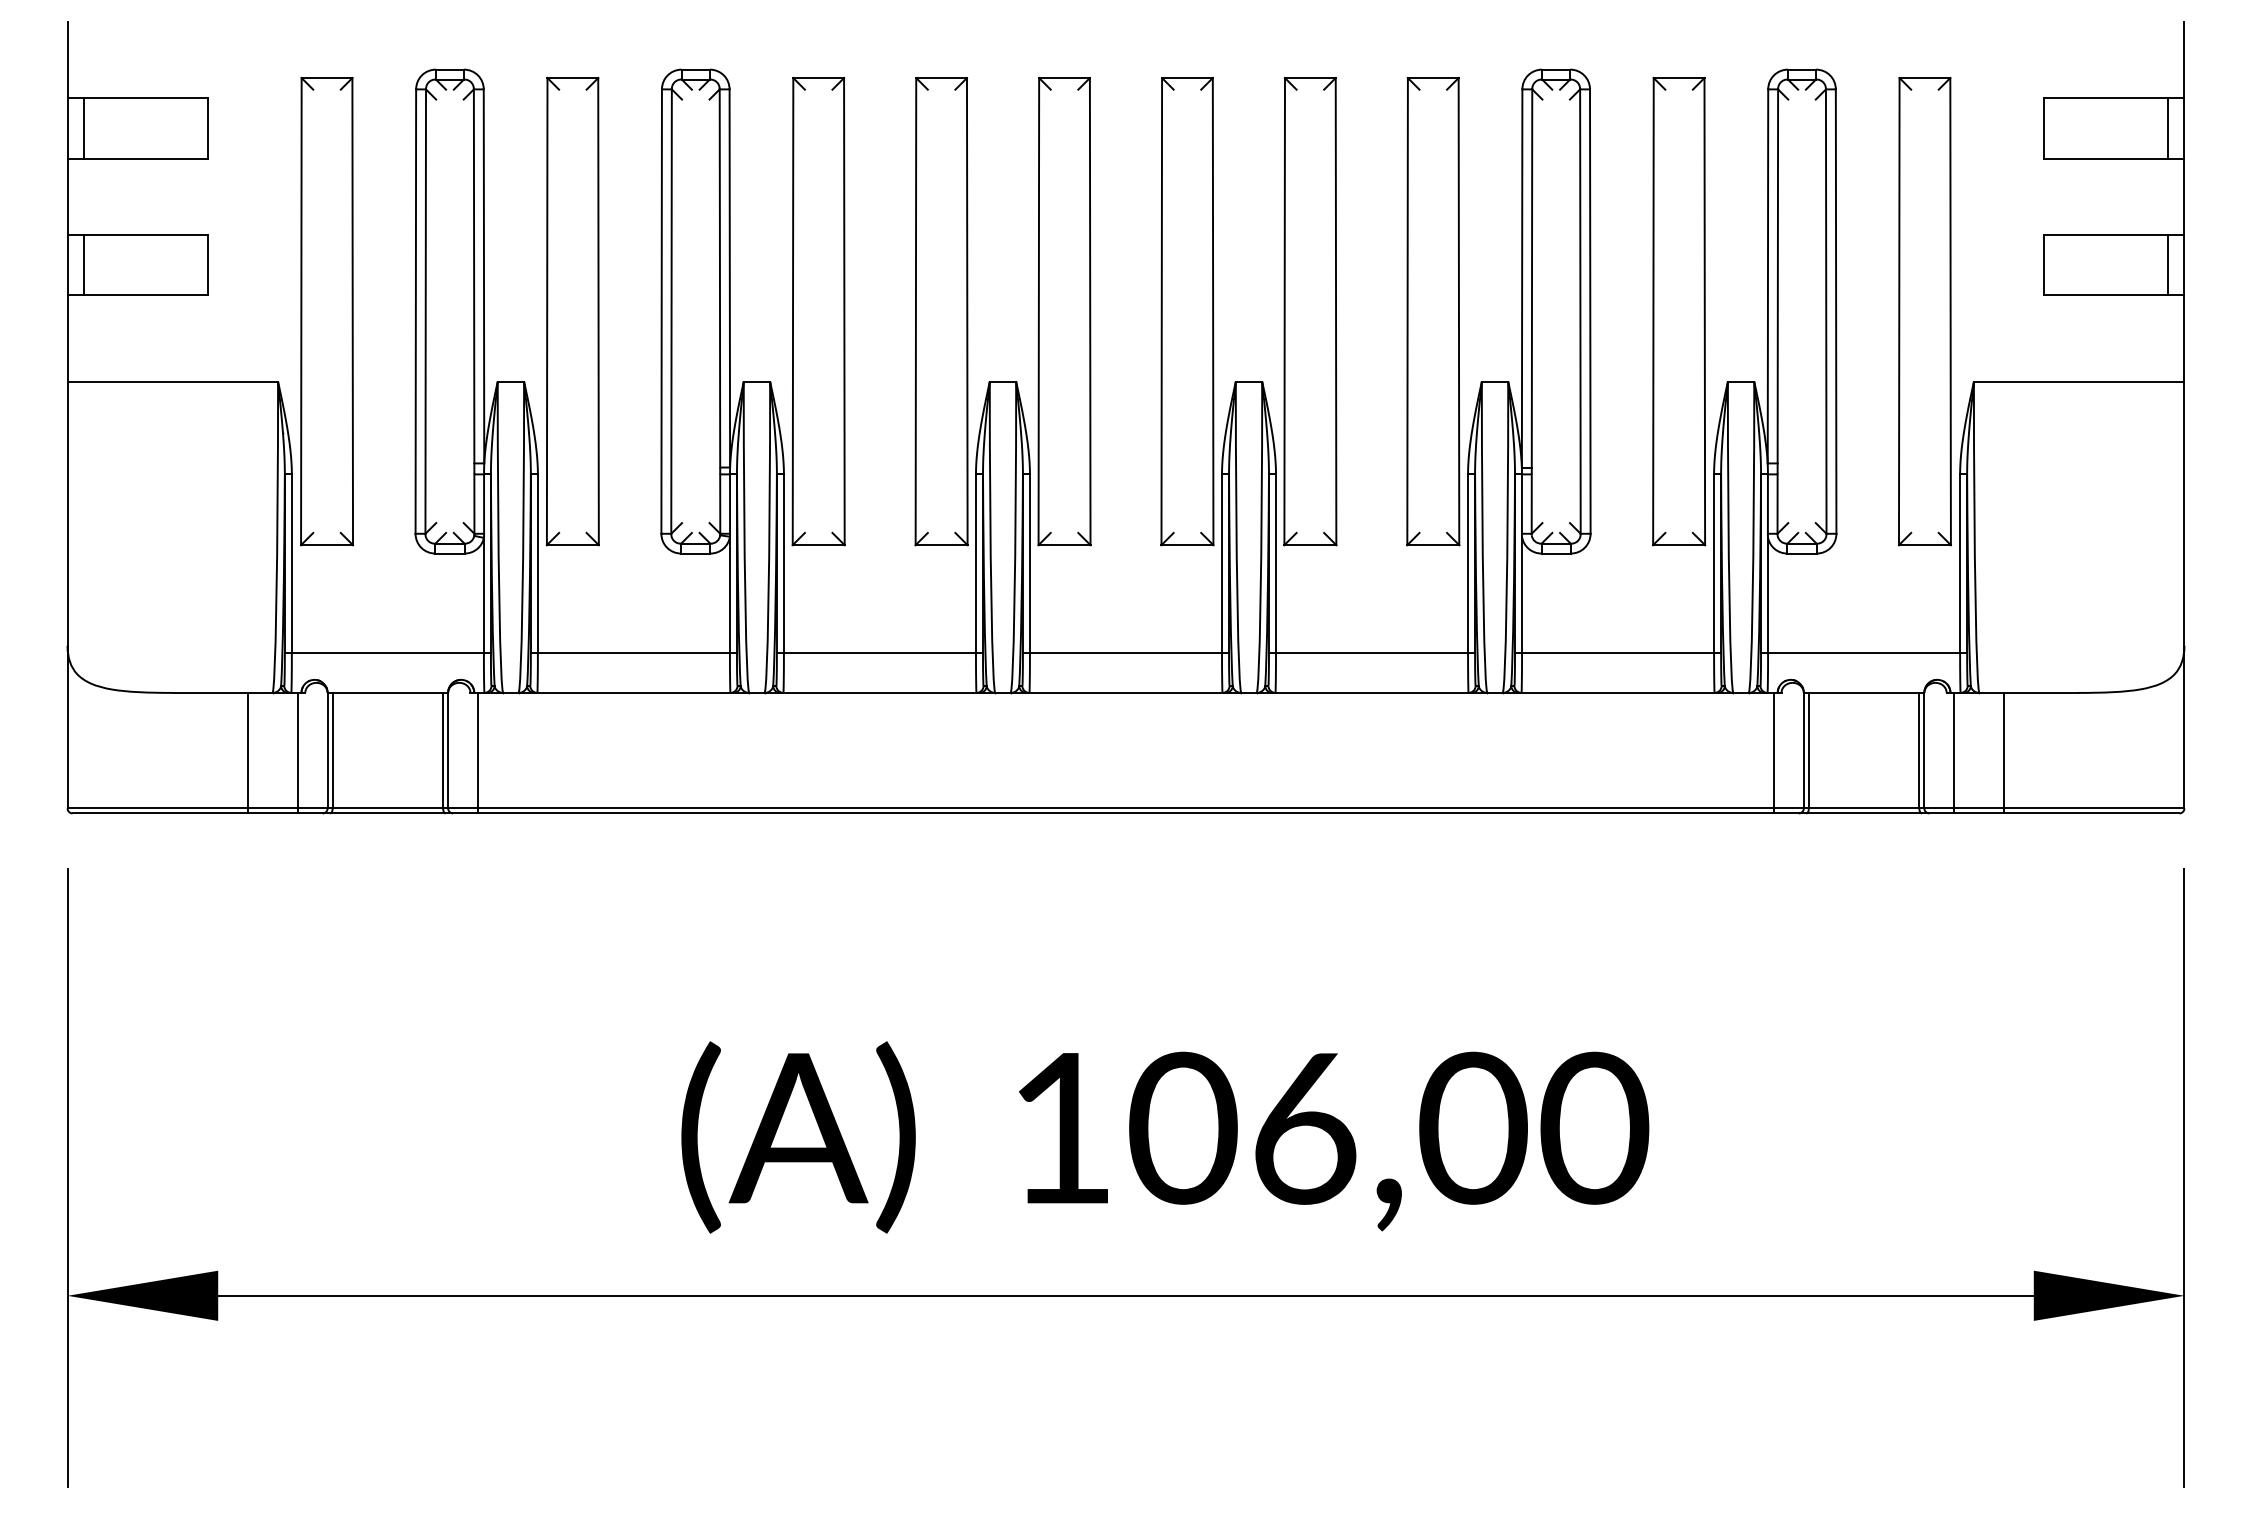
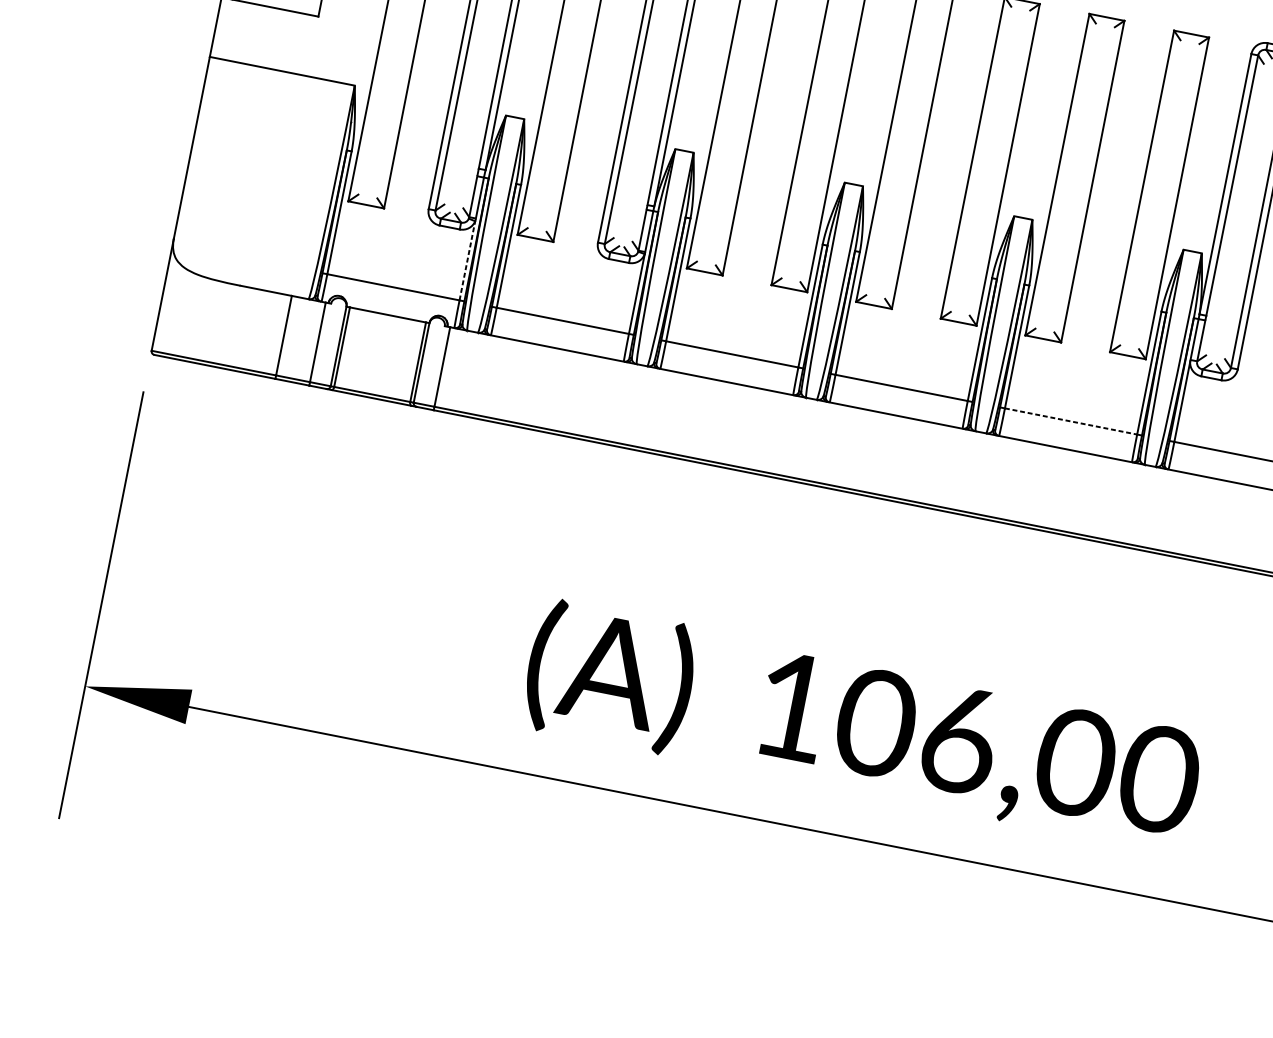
line: (483, 594) -> (467, 260), solid -> dashed
line: (1372, 652) -> (1071, 421), solid -> dashed

